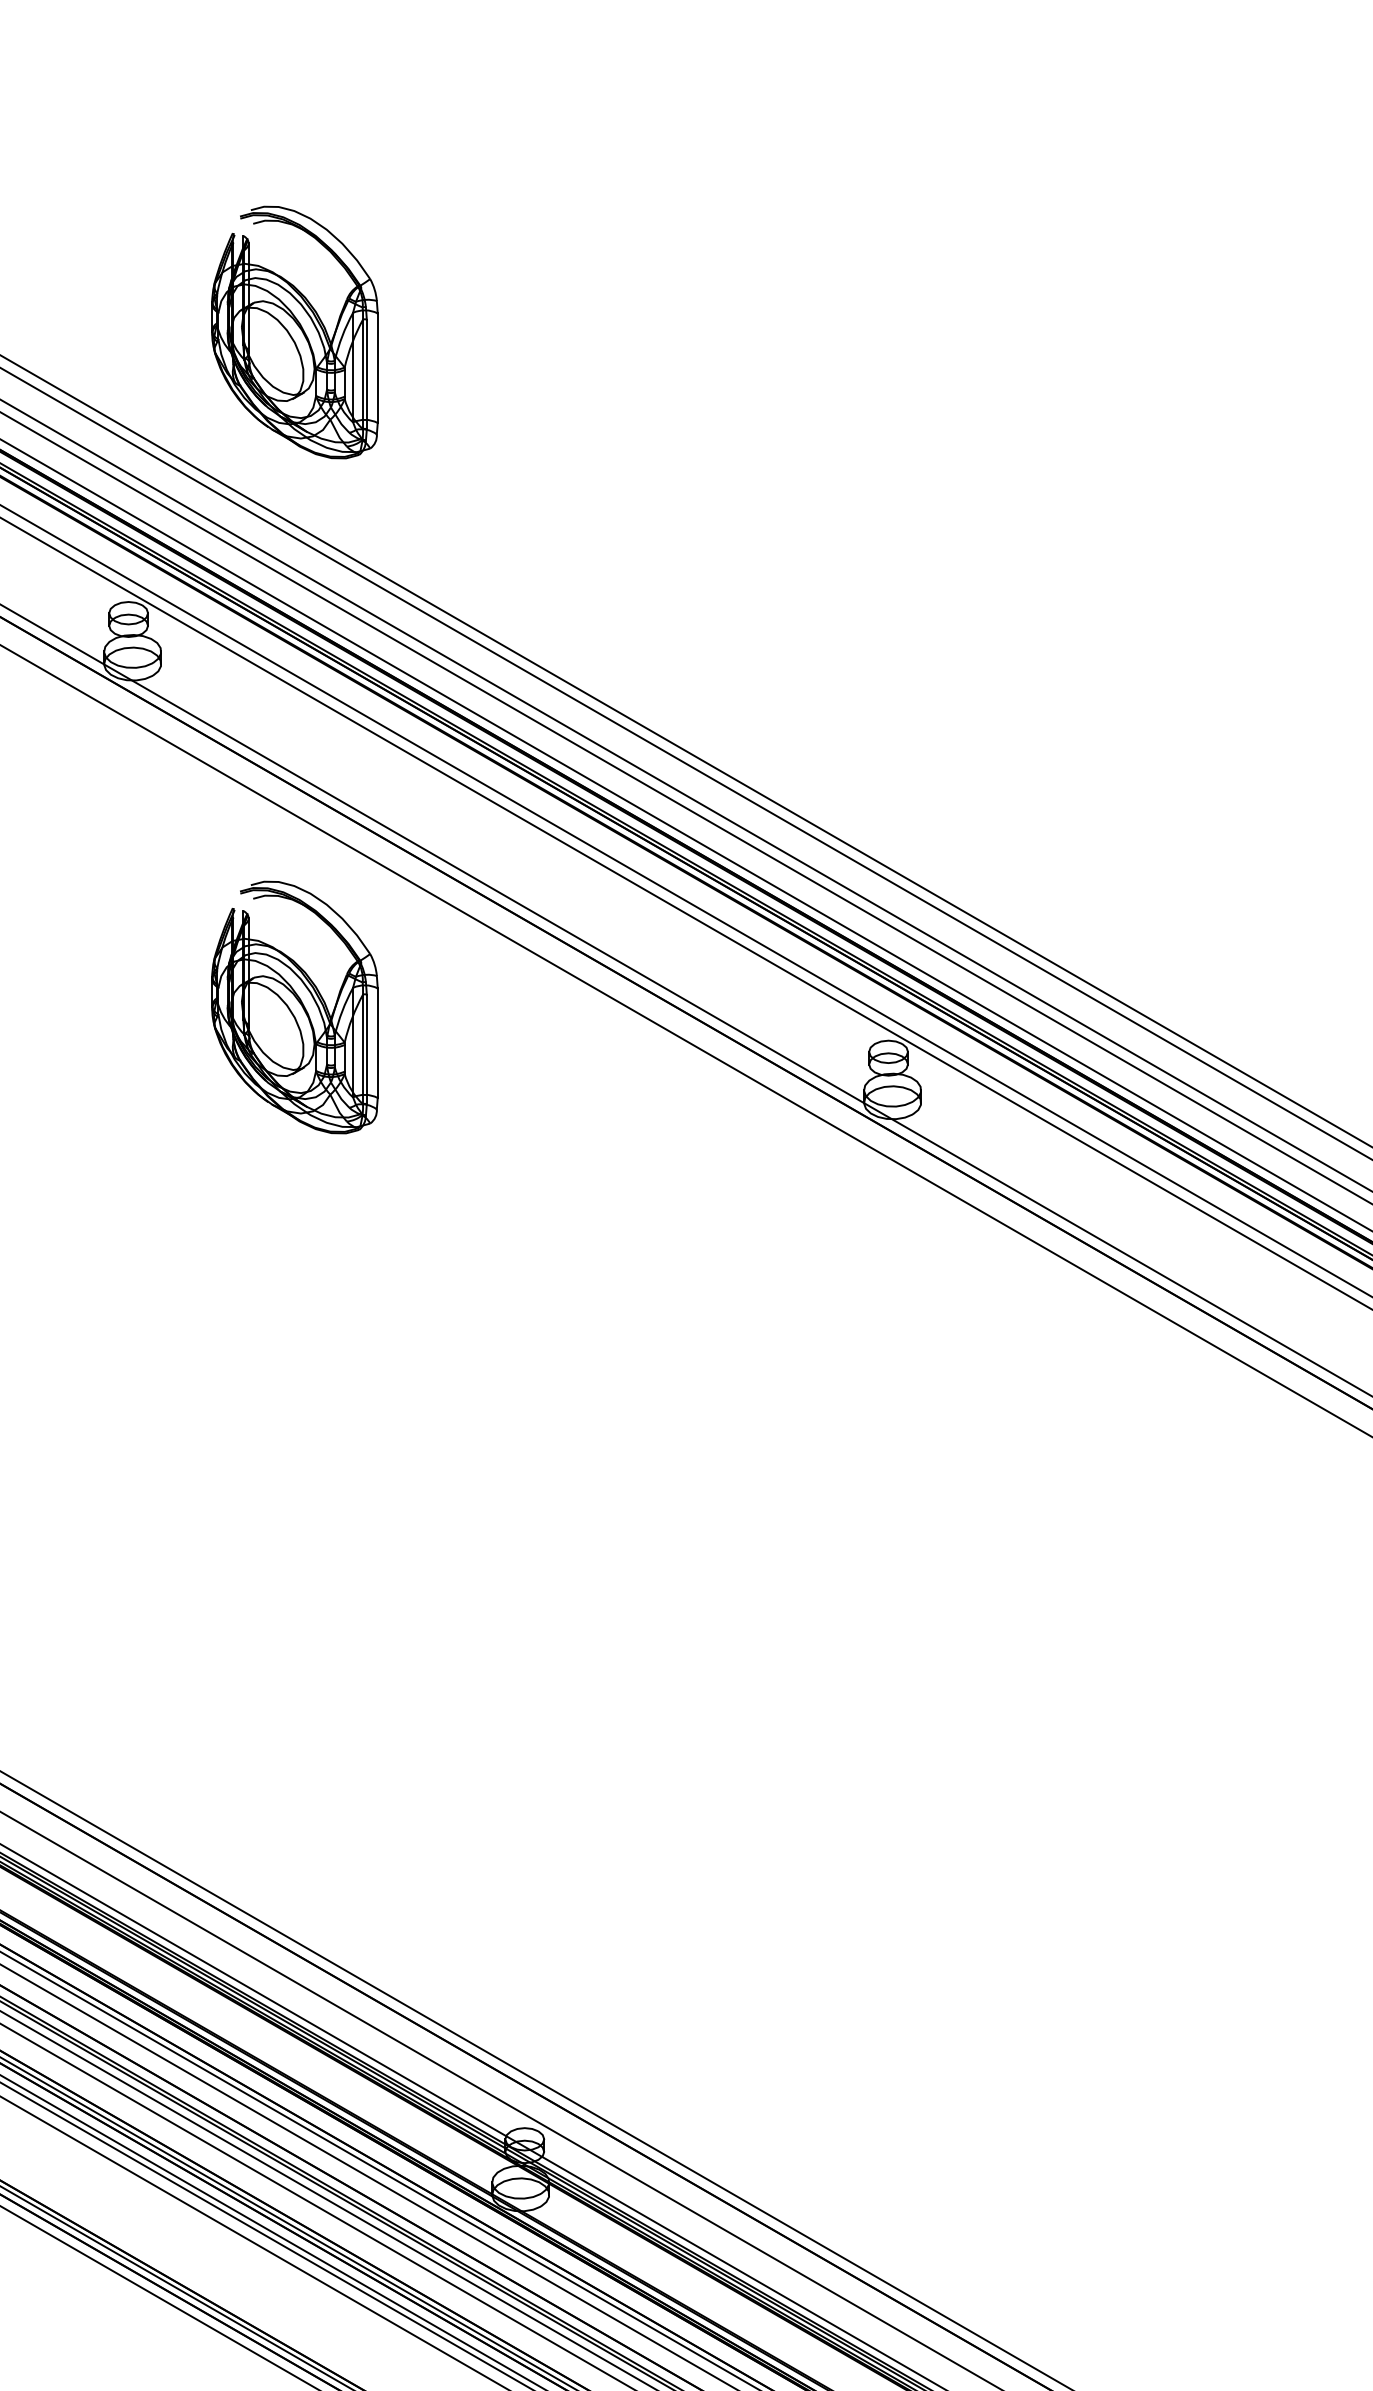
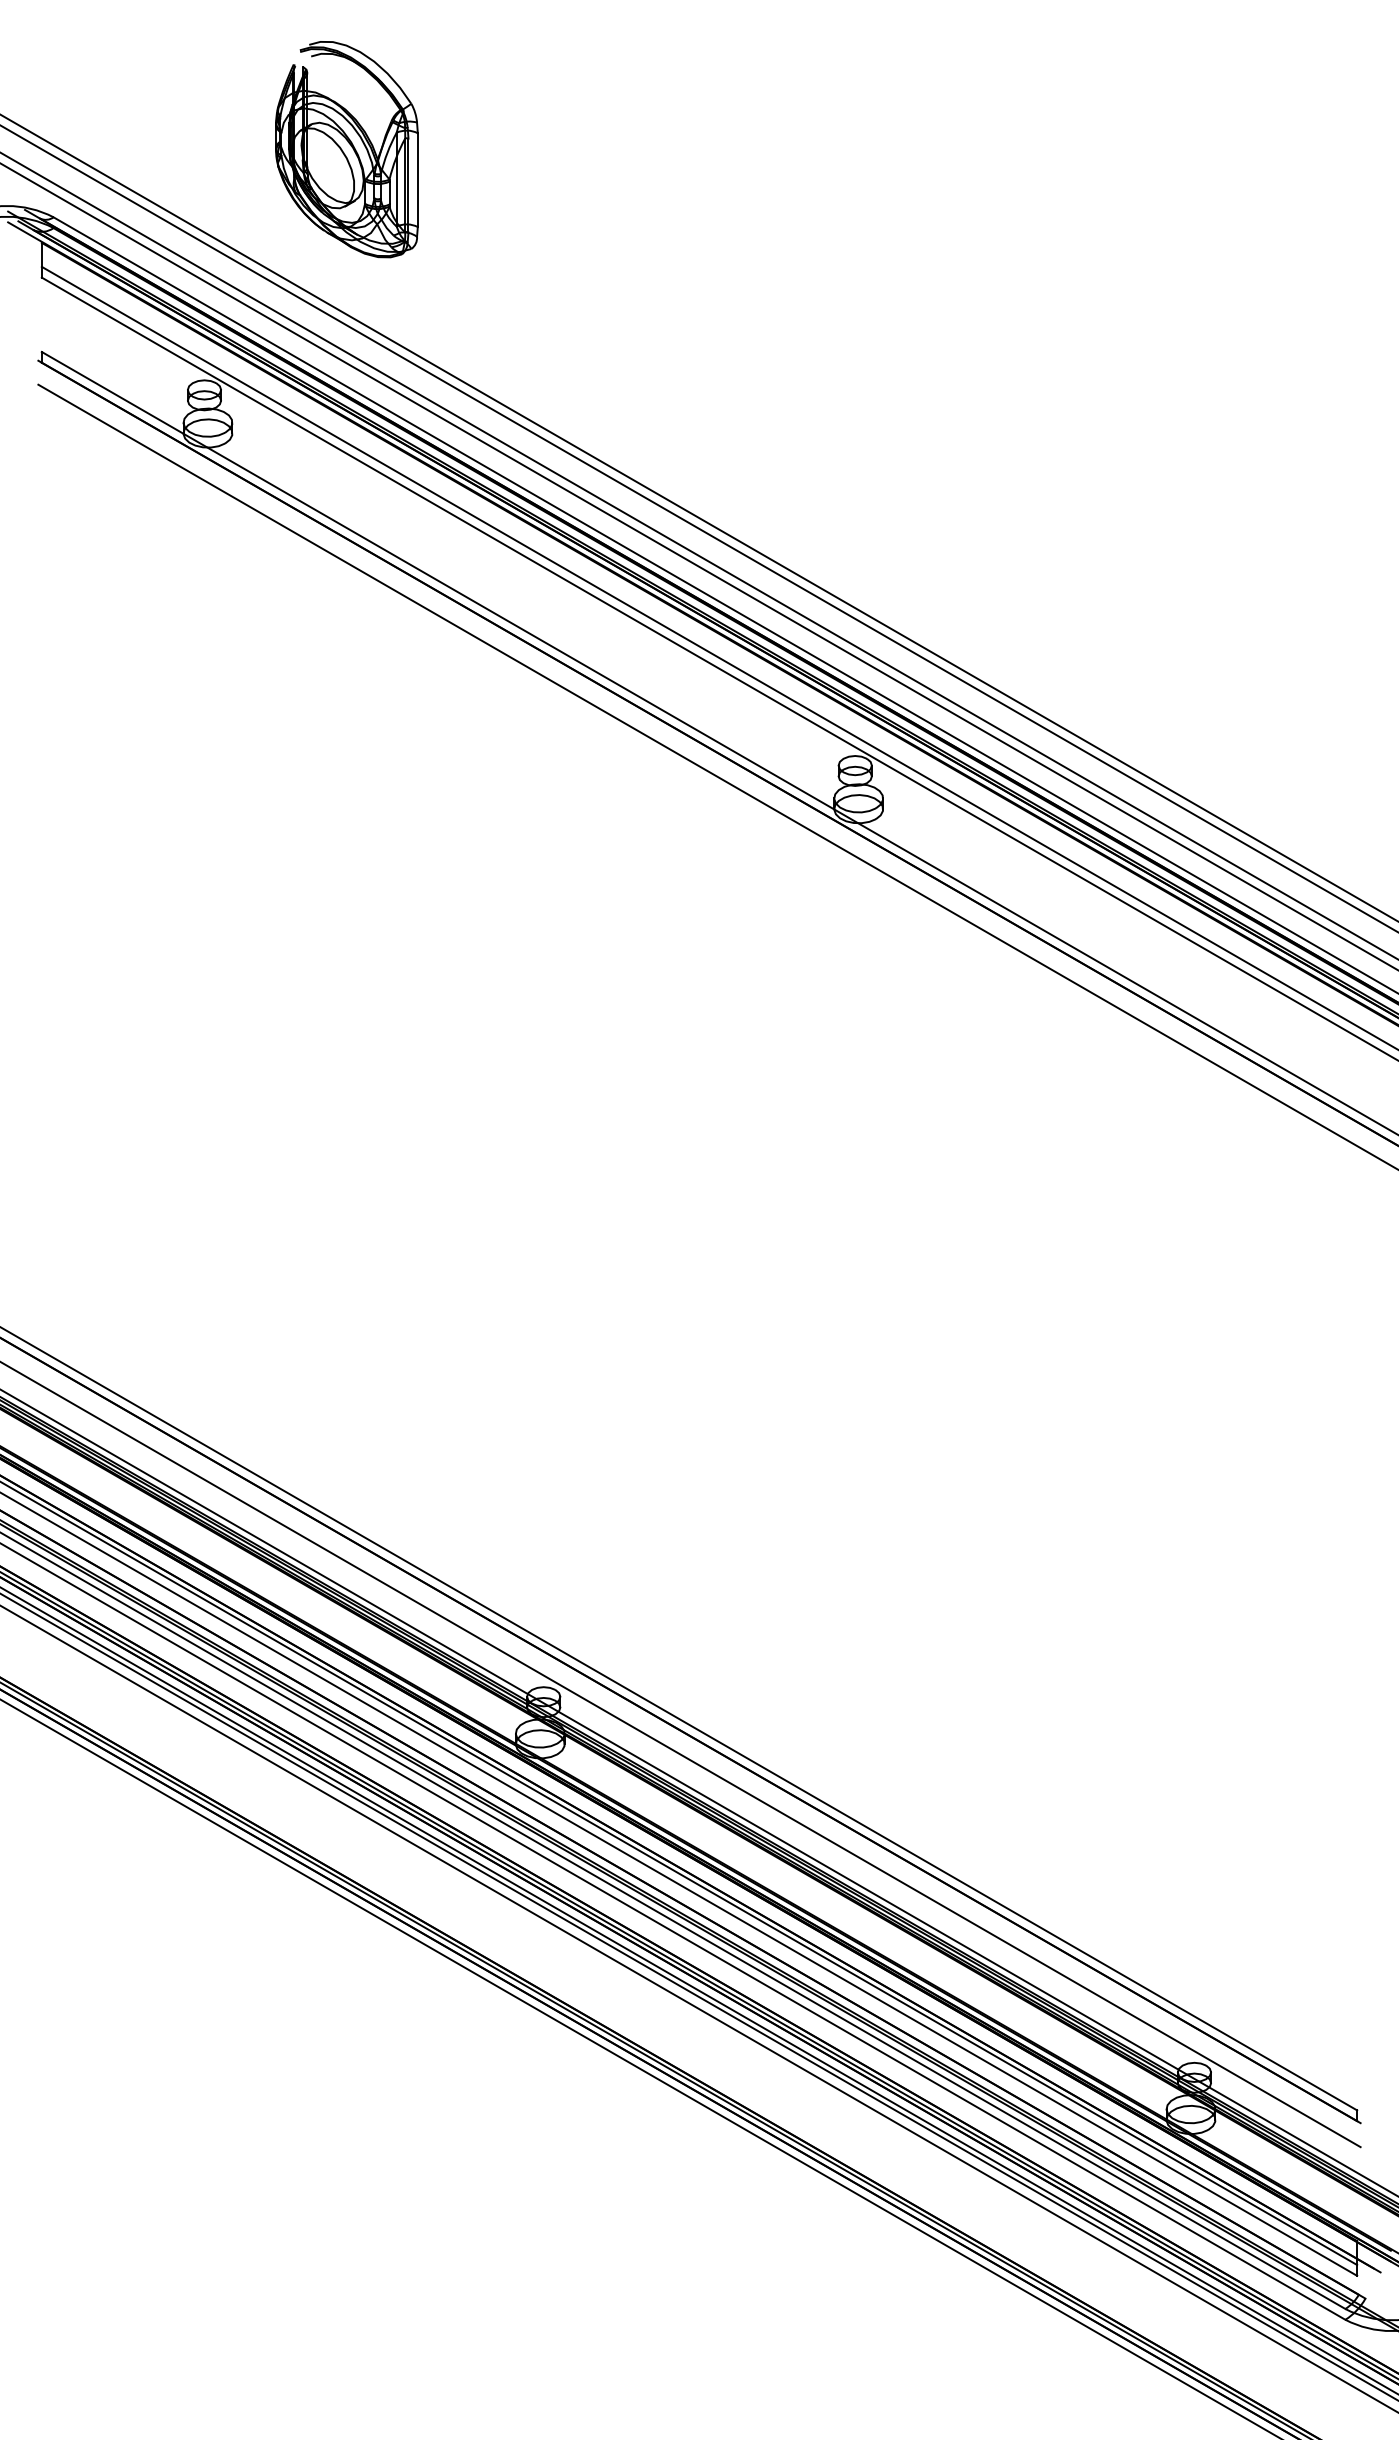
part: (294, 1007) -> (346, 727), removed

